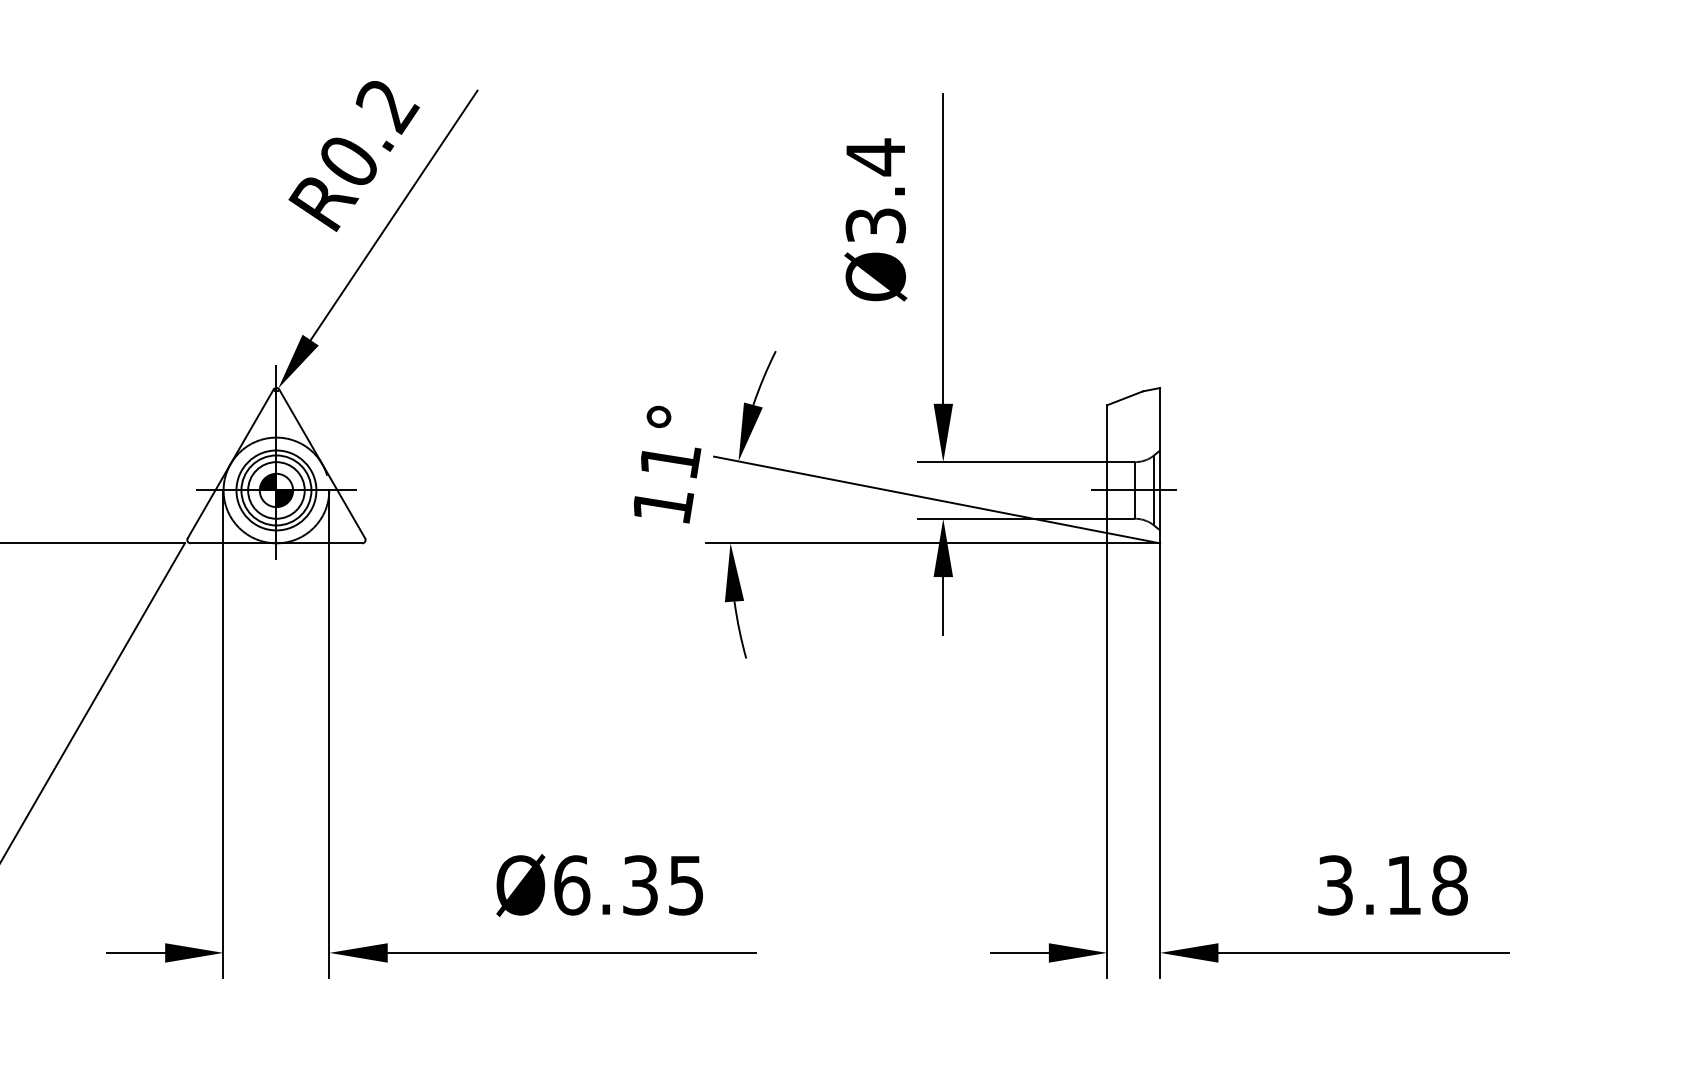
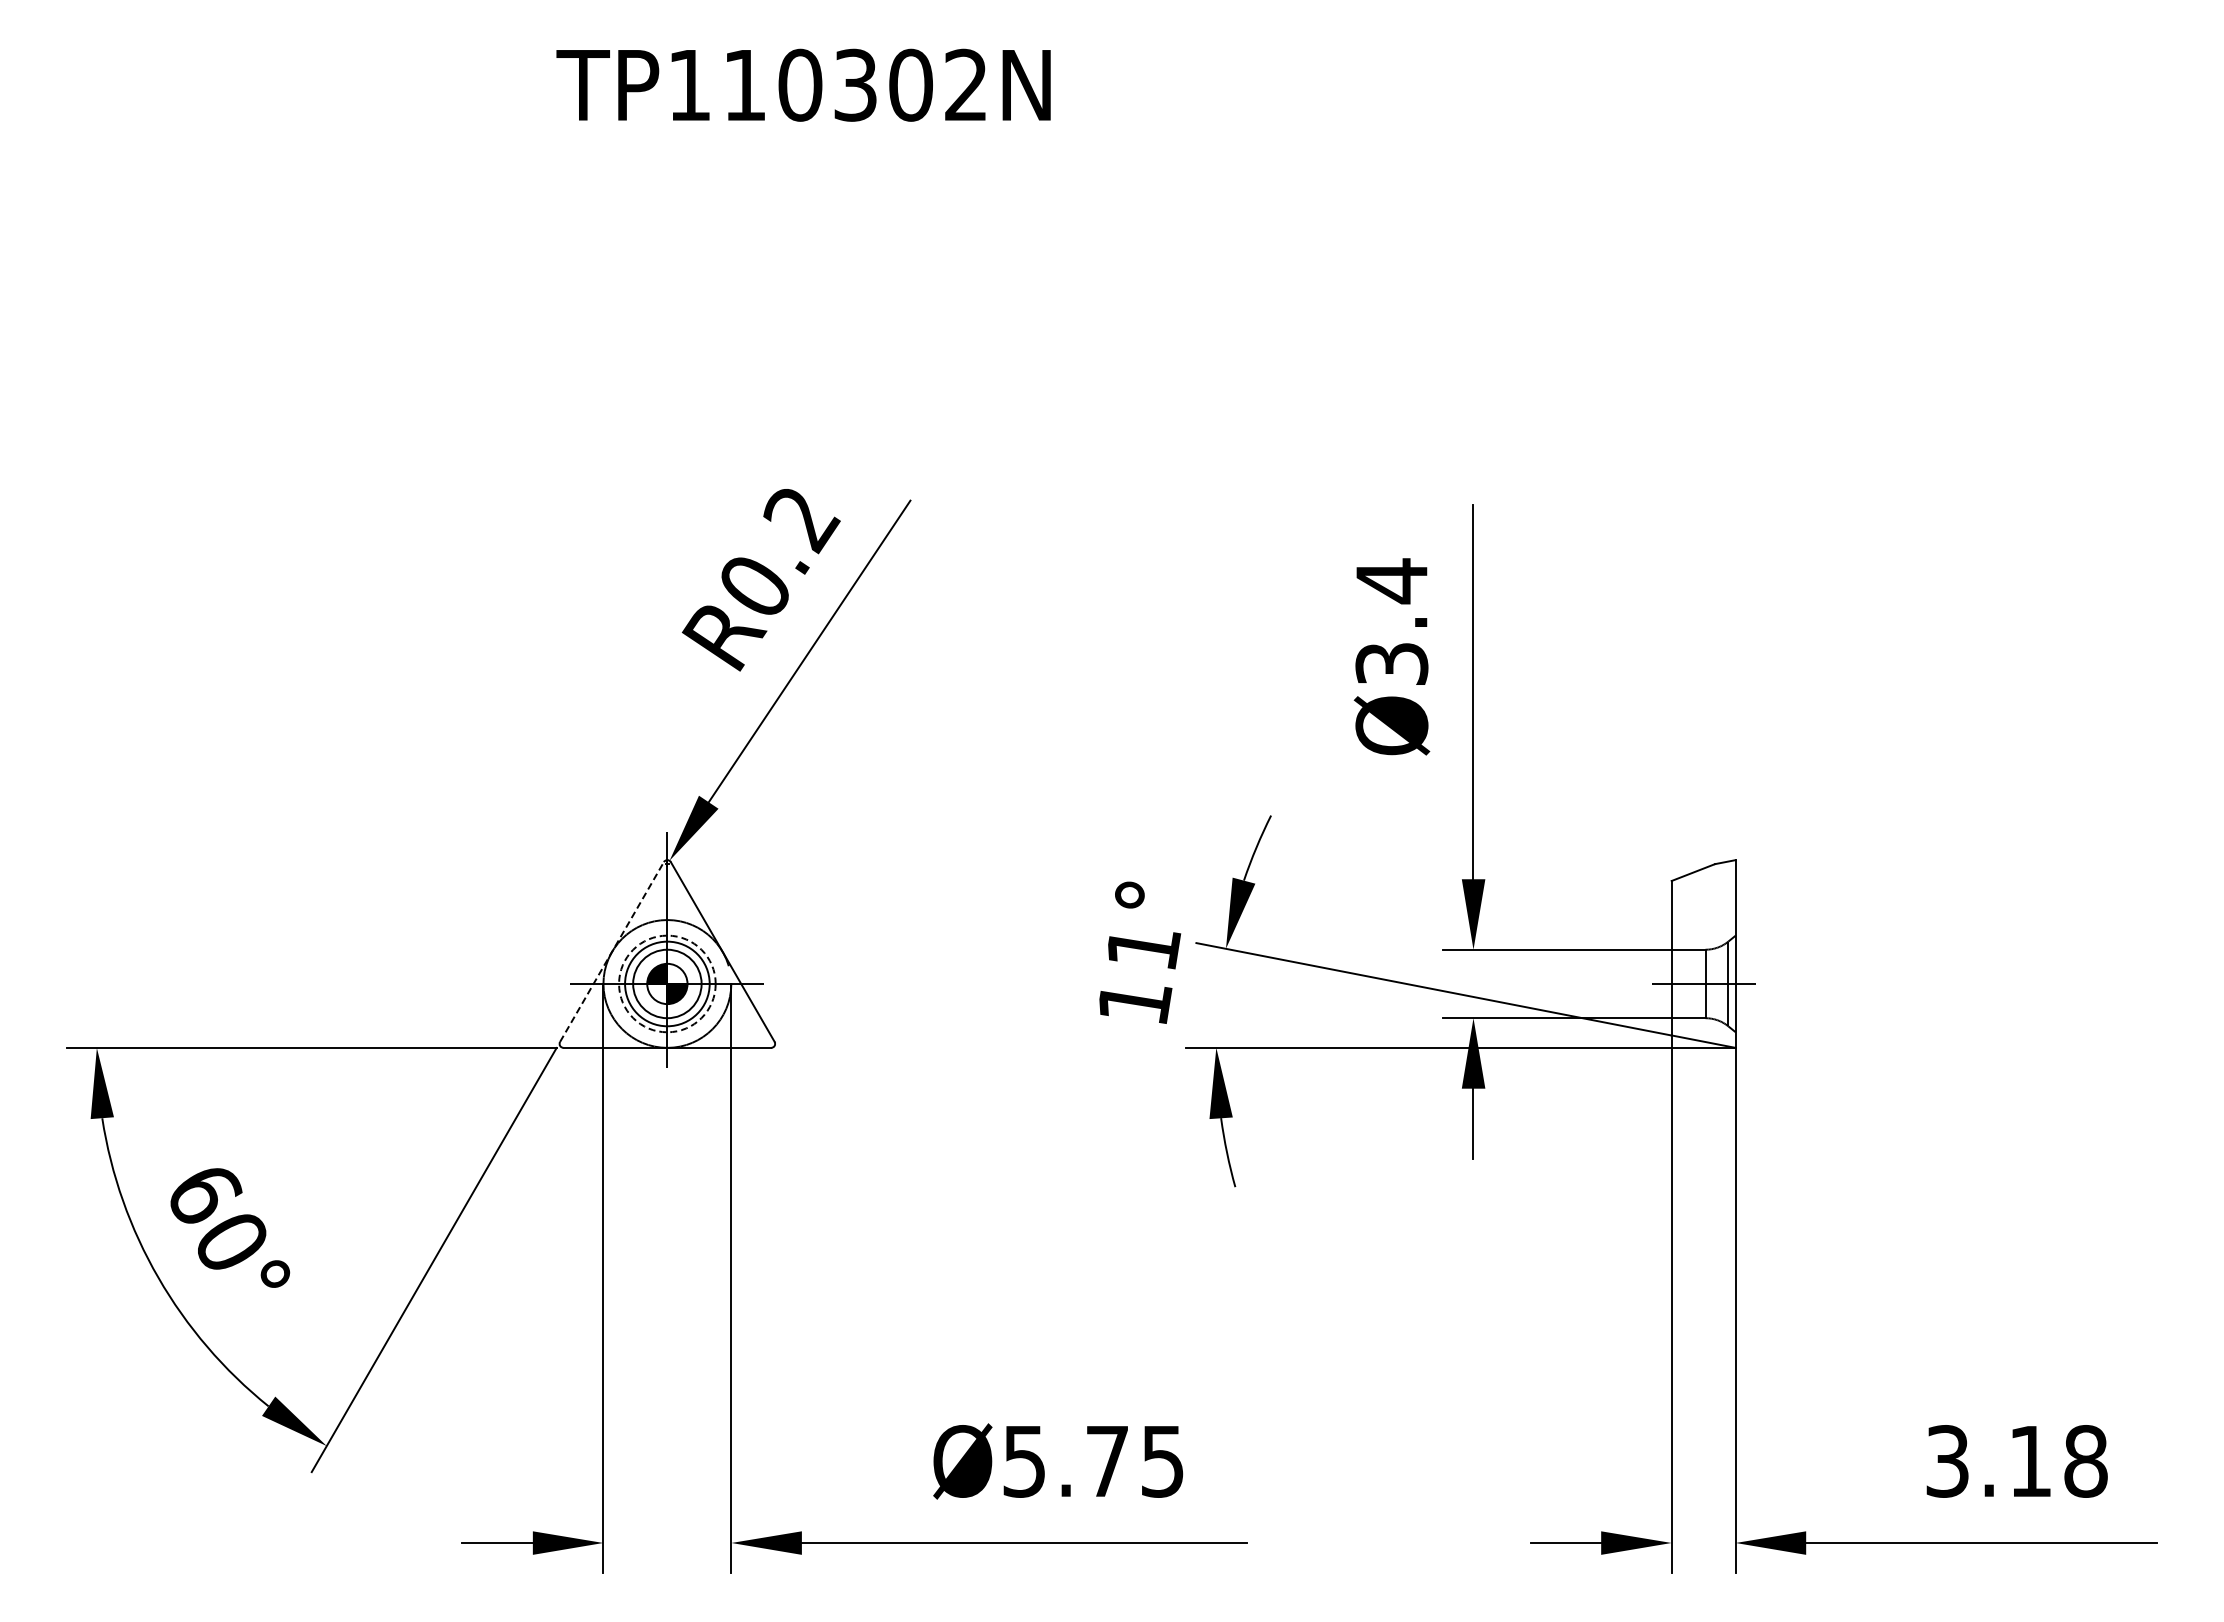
line: (231, 464) -> (612, 952), solid -> dashed
circle: (276, 490) -> (667, 983), solid -> dashed
text: (605, 885) -> (1065, 1461), Ø6.35 -> Ø5.75

